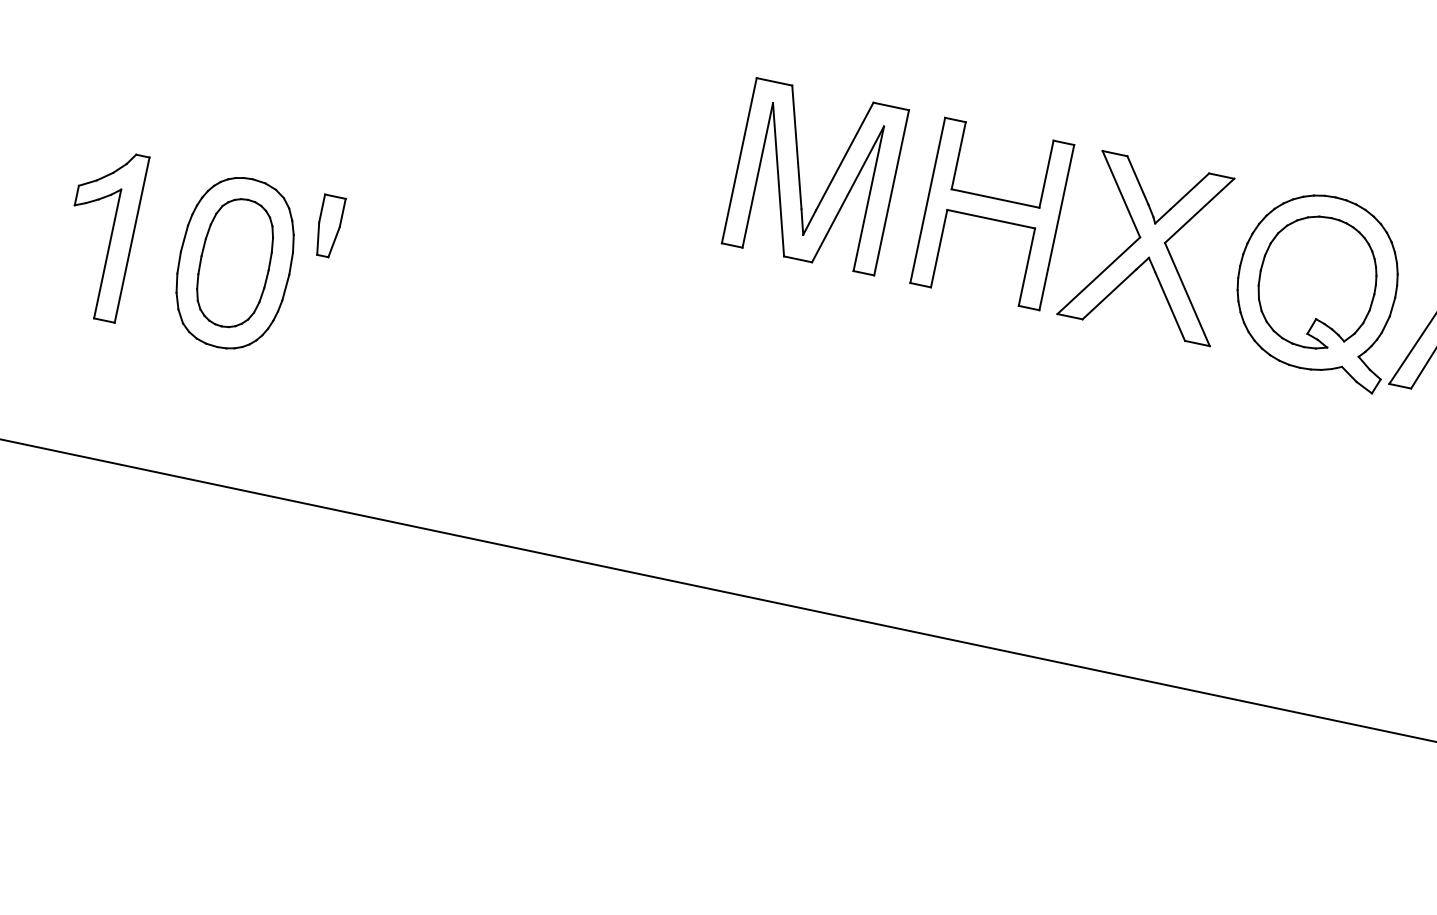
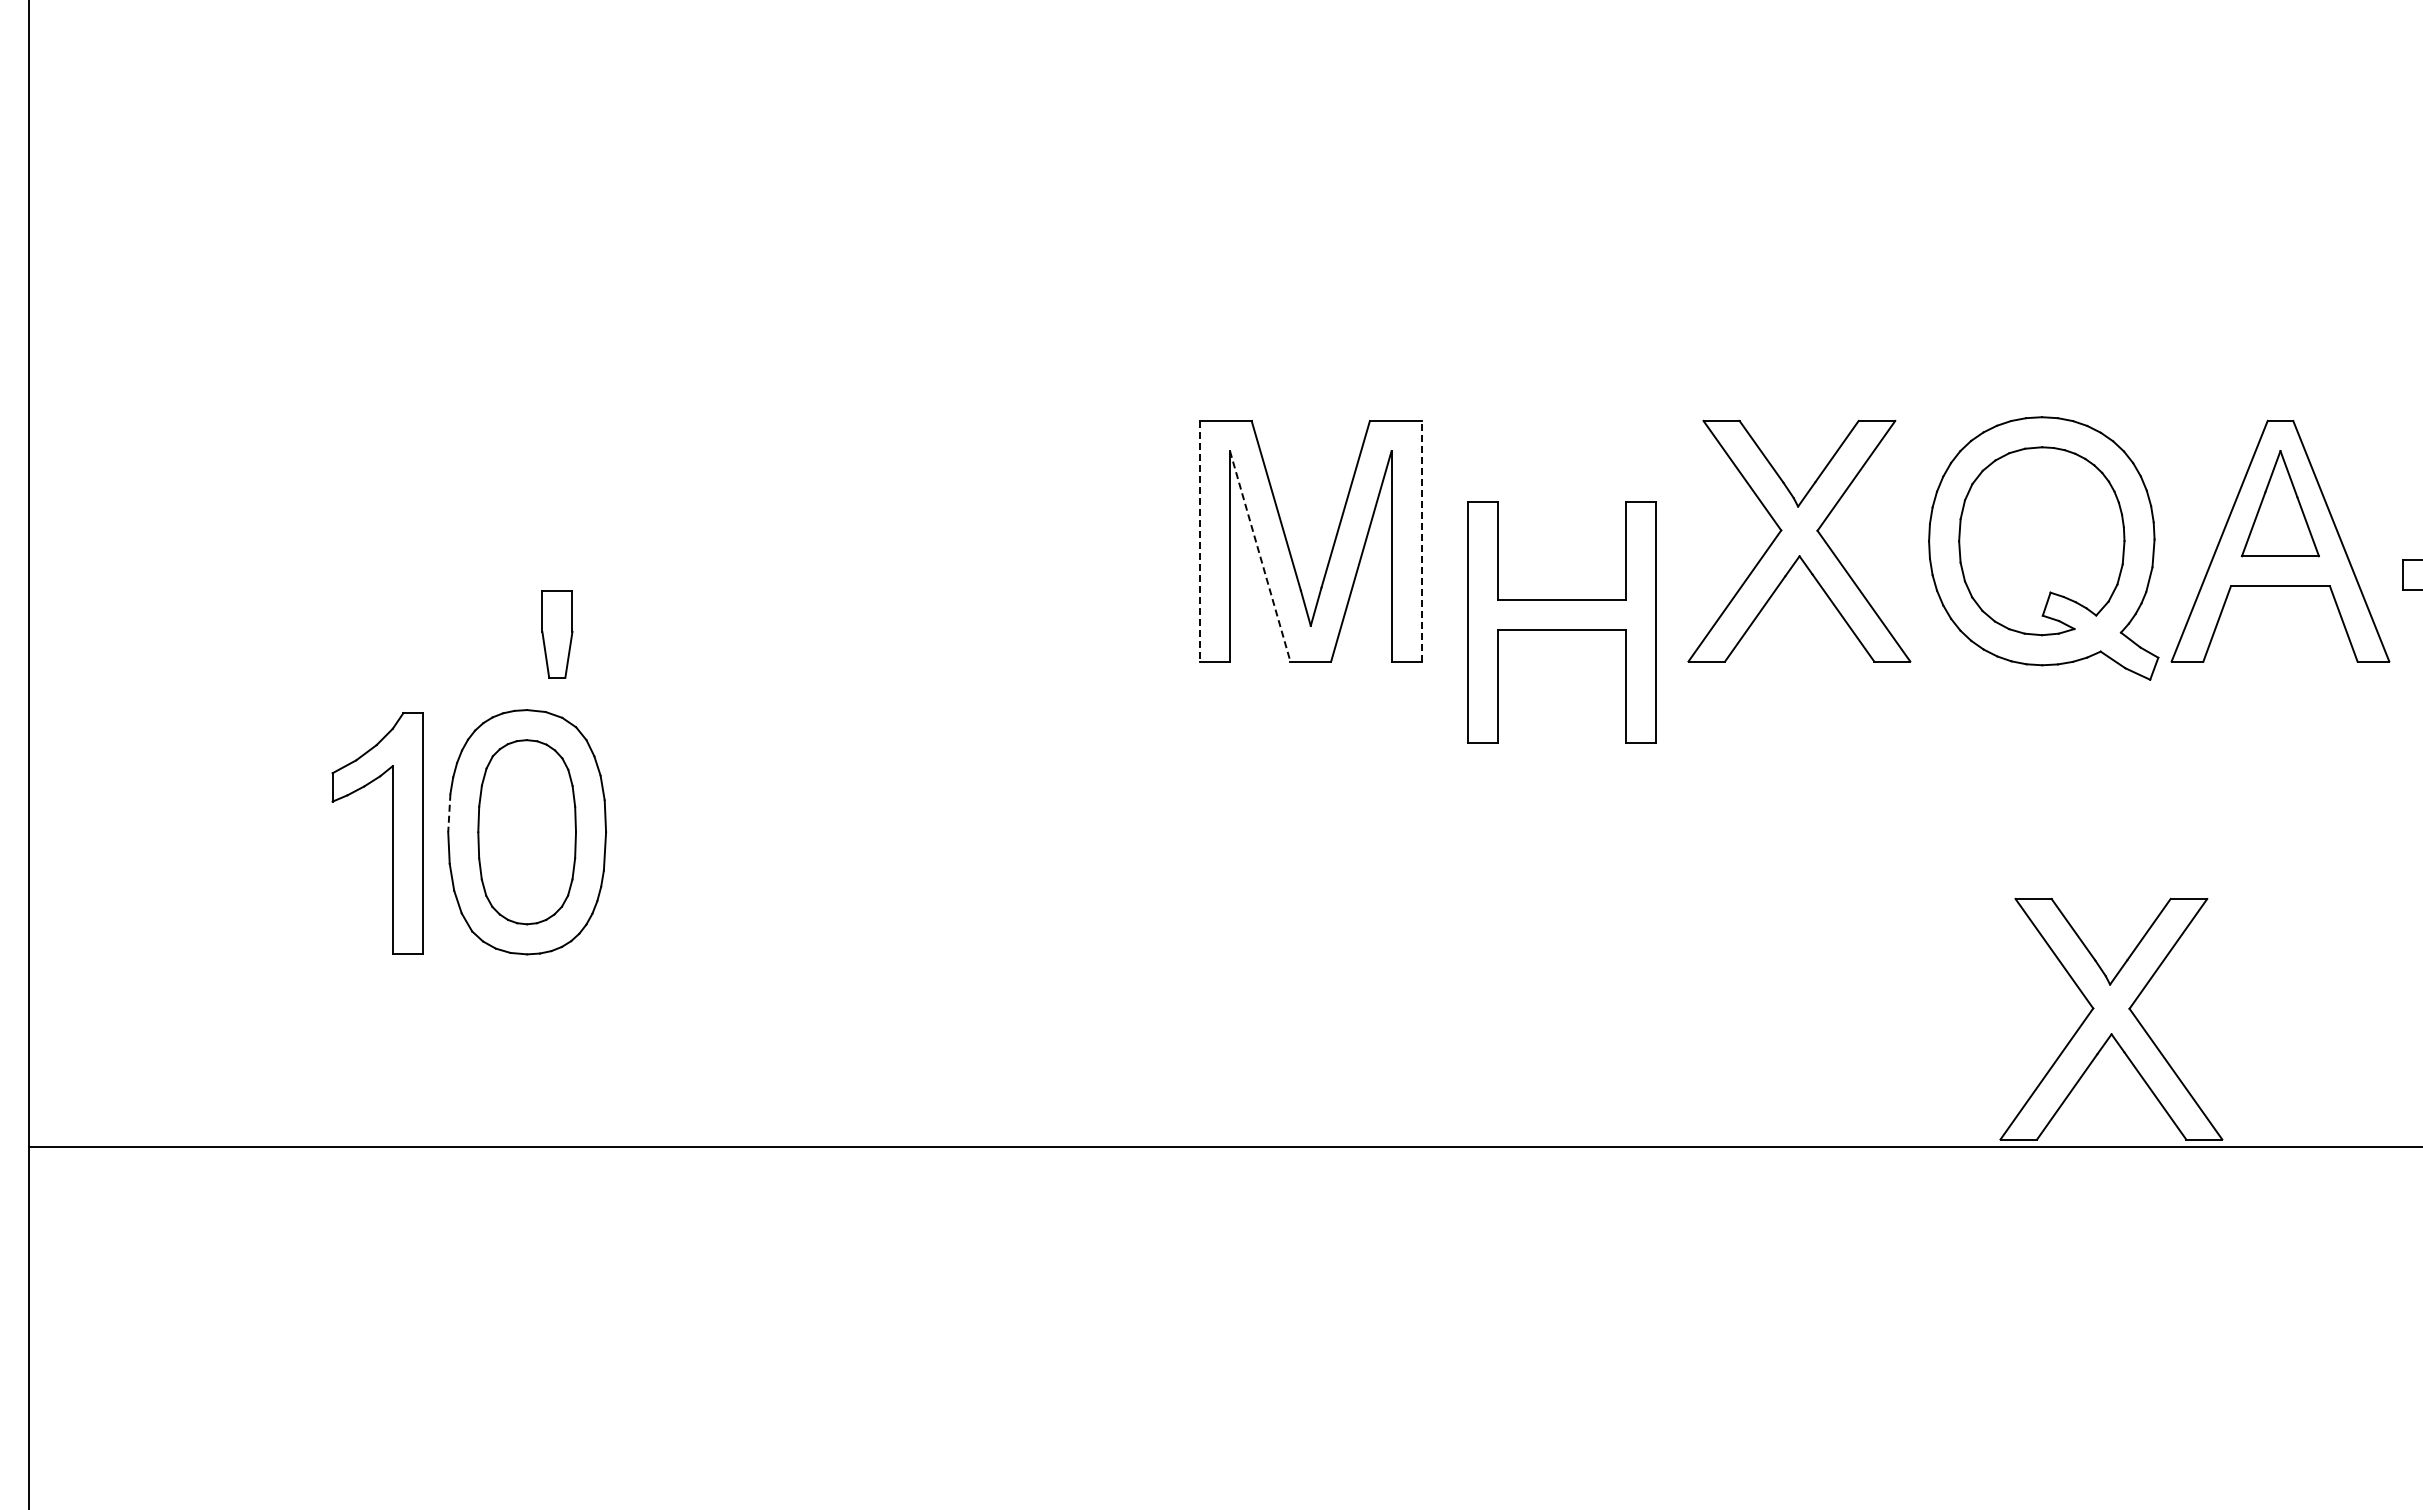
line: (738, 160) -> (1199, 541), solid -> dashed
line: (778, 179) -> (1260, 556), solid -> dashed
line: (891, 192) -> (1421, 540), solid -> dashed
part: (991, 214) -> (1561, 622), moved
part: (329, 226) -> (557, 634), moved
part: (111, 235) -> (392, 833), moved
line: (184, 239) -> (449, 813), solid -> dashed
part: (1296, 620) -> (2111, 1018), added

